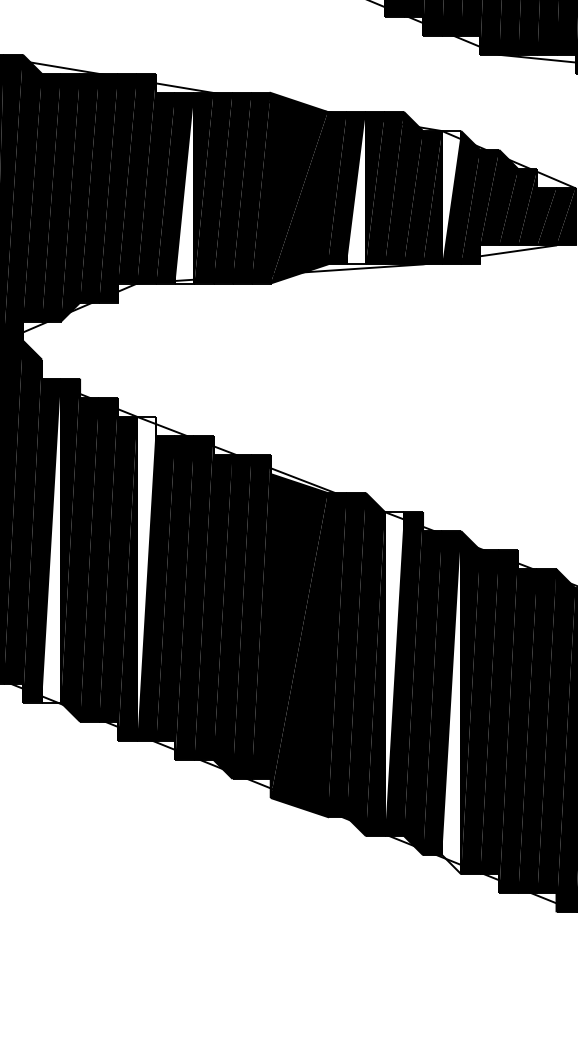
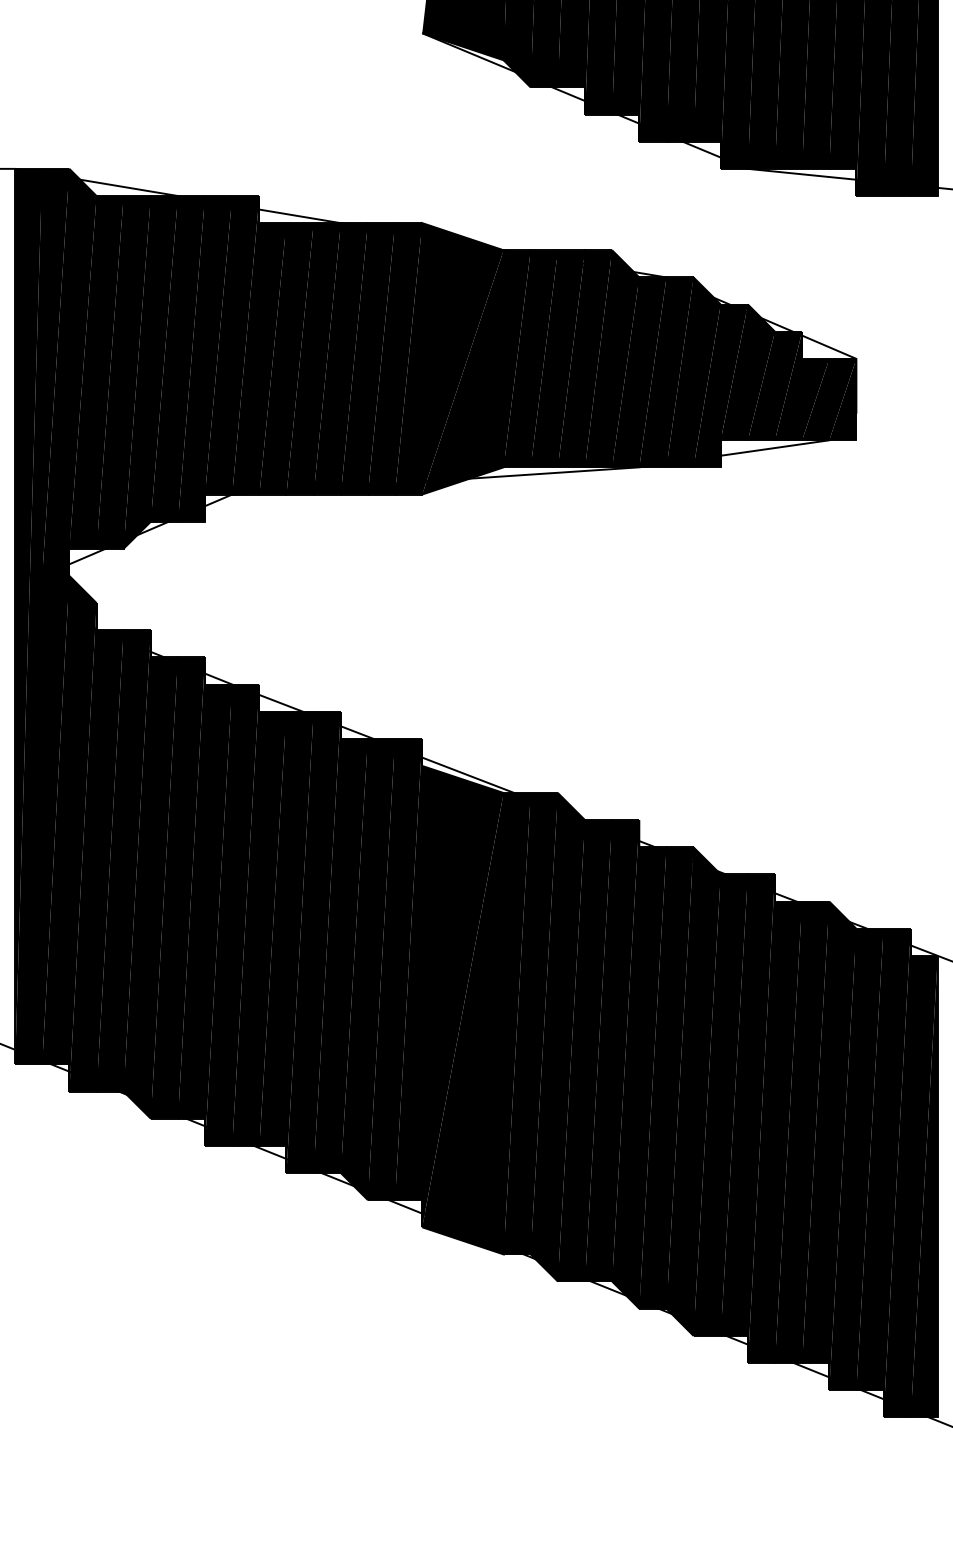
fill: (184, 187) -> (299, 358), added
fill: (355, 187) -> (543, 358), added
fill: (451, 197) -> (679, 372), added
fill: (51, 540) -> (109, 860), added
fill: (146, 578) -> (245, 914), added
fill: (394, 673) -> (598, 1050), added
fill: (451, 702) -> (679, 1091), added

